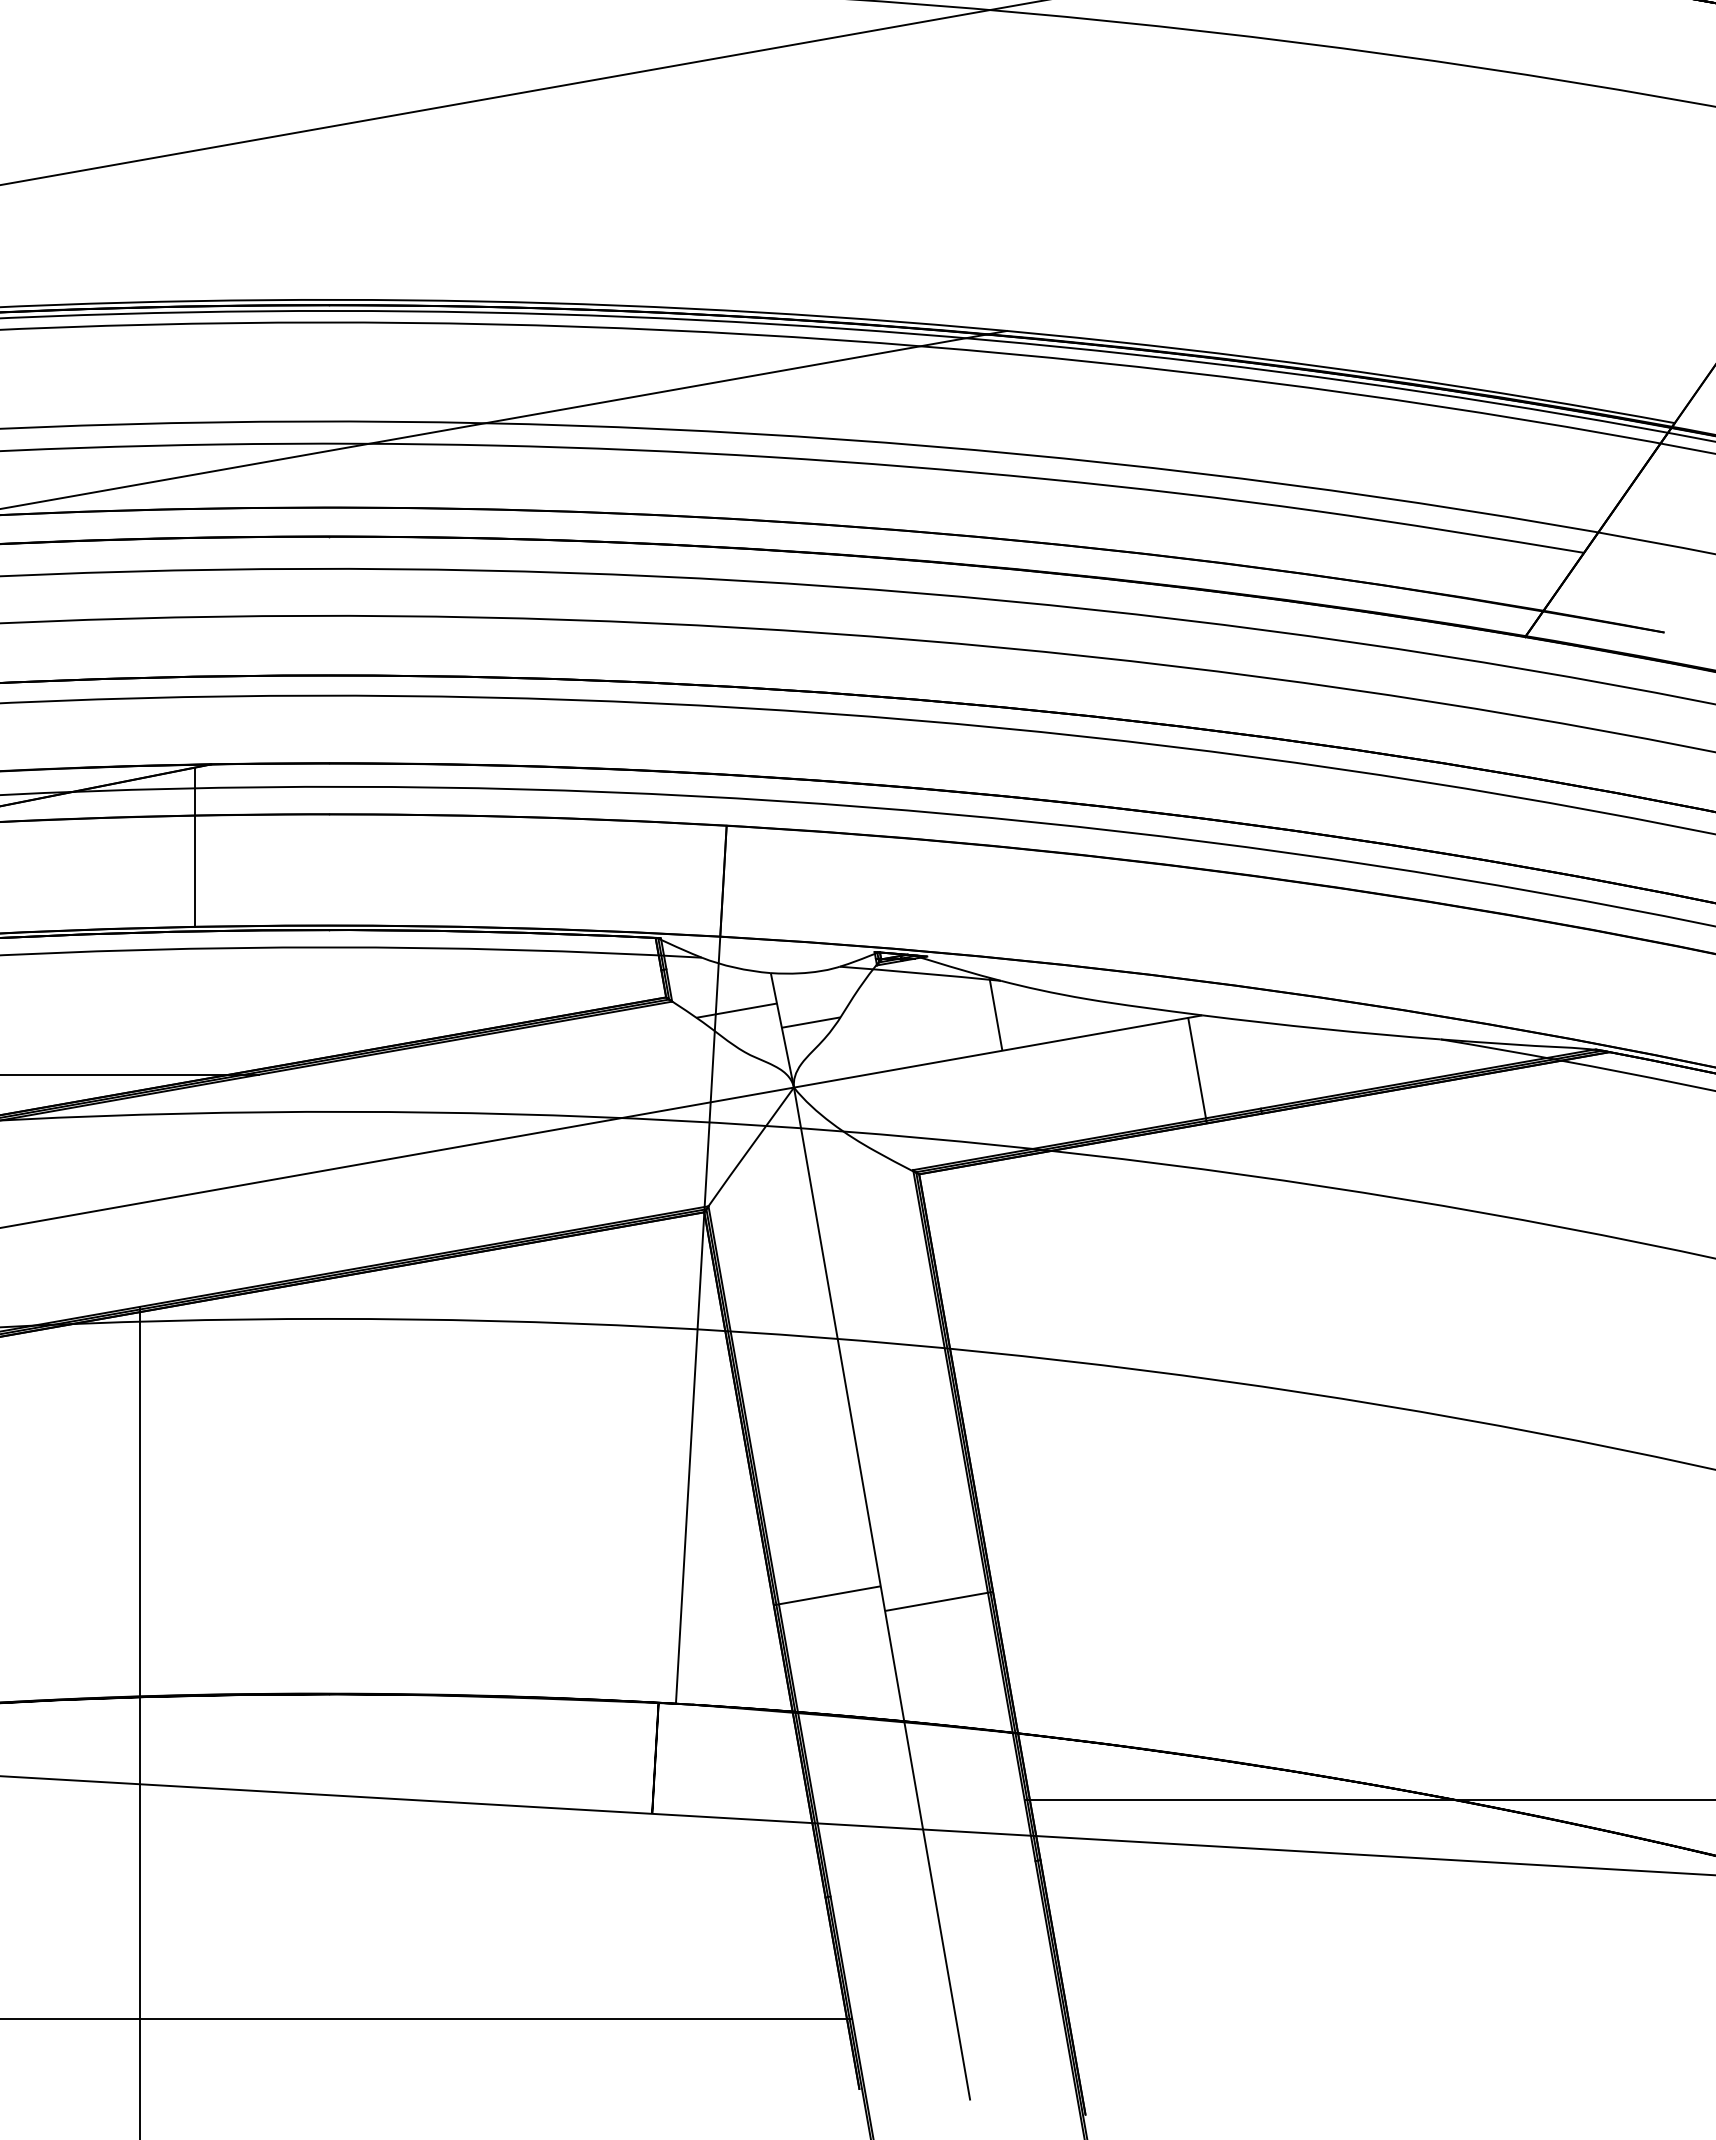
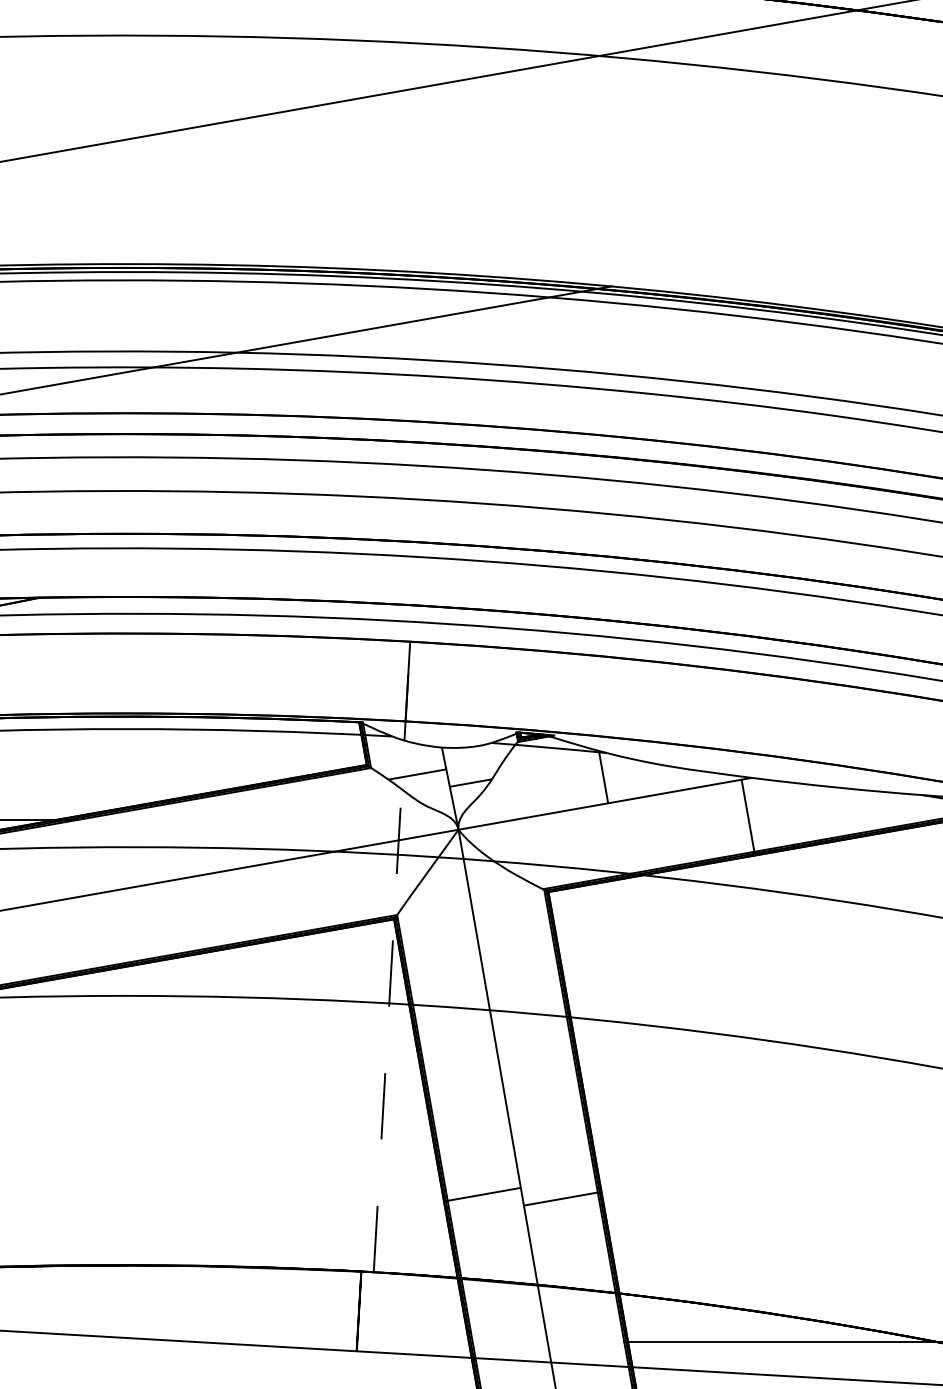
line: (195, 846) -> (28, 656), removed
line: (701, 1264) -> (392, 956), solid -> dashed

